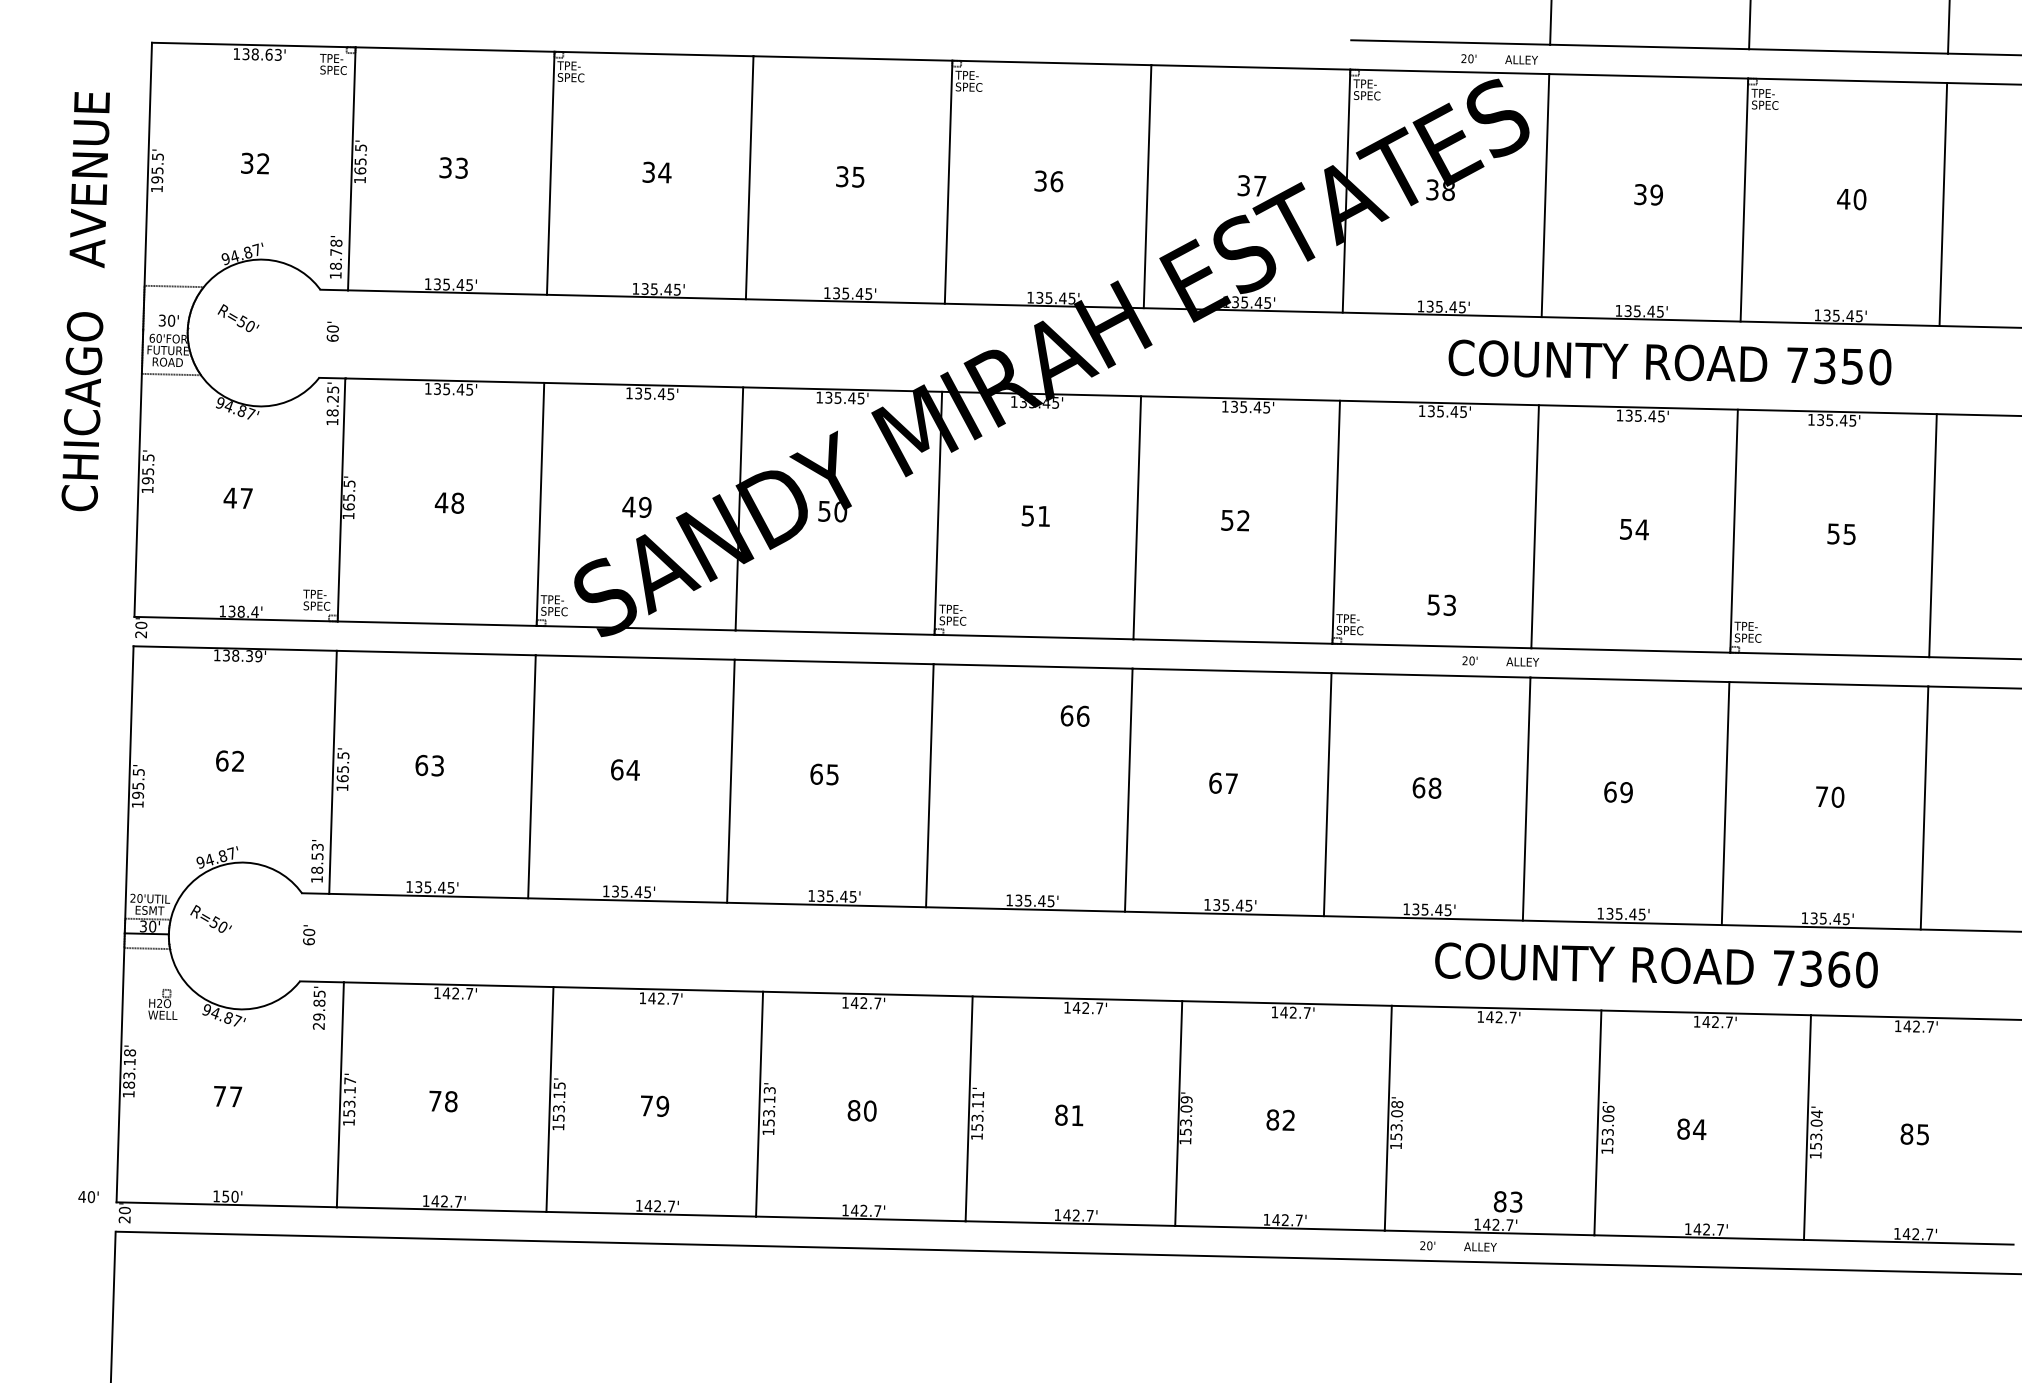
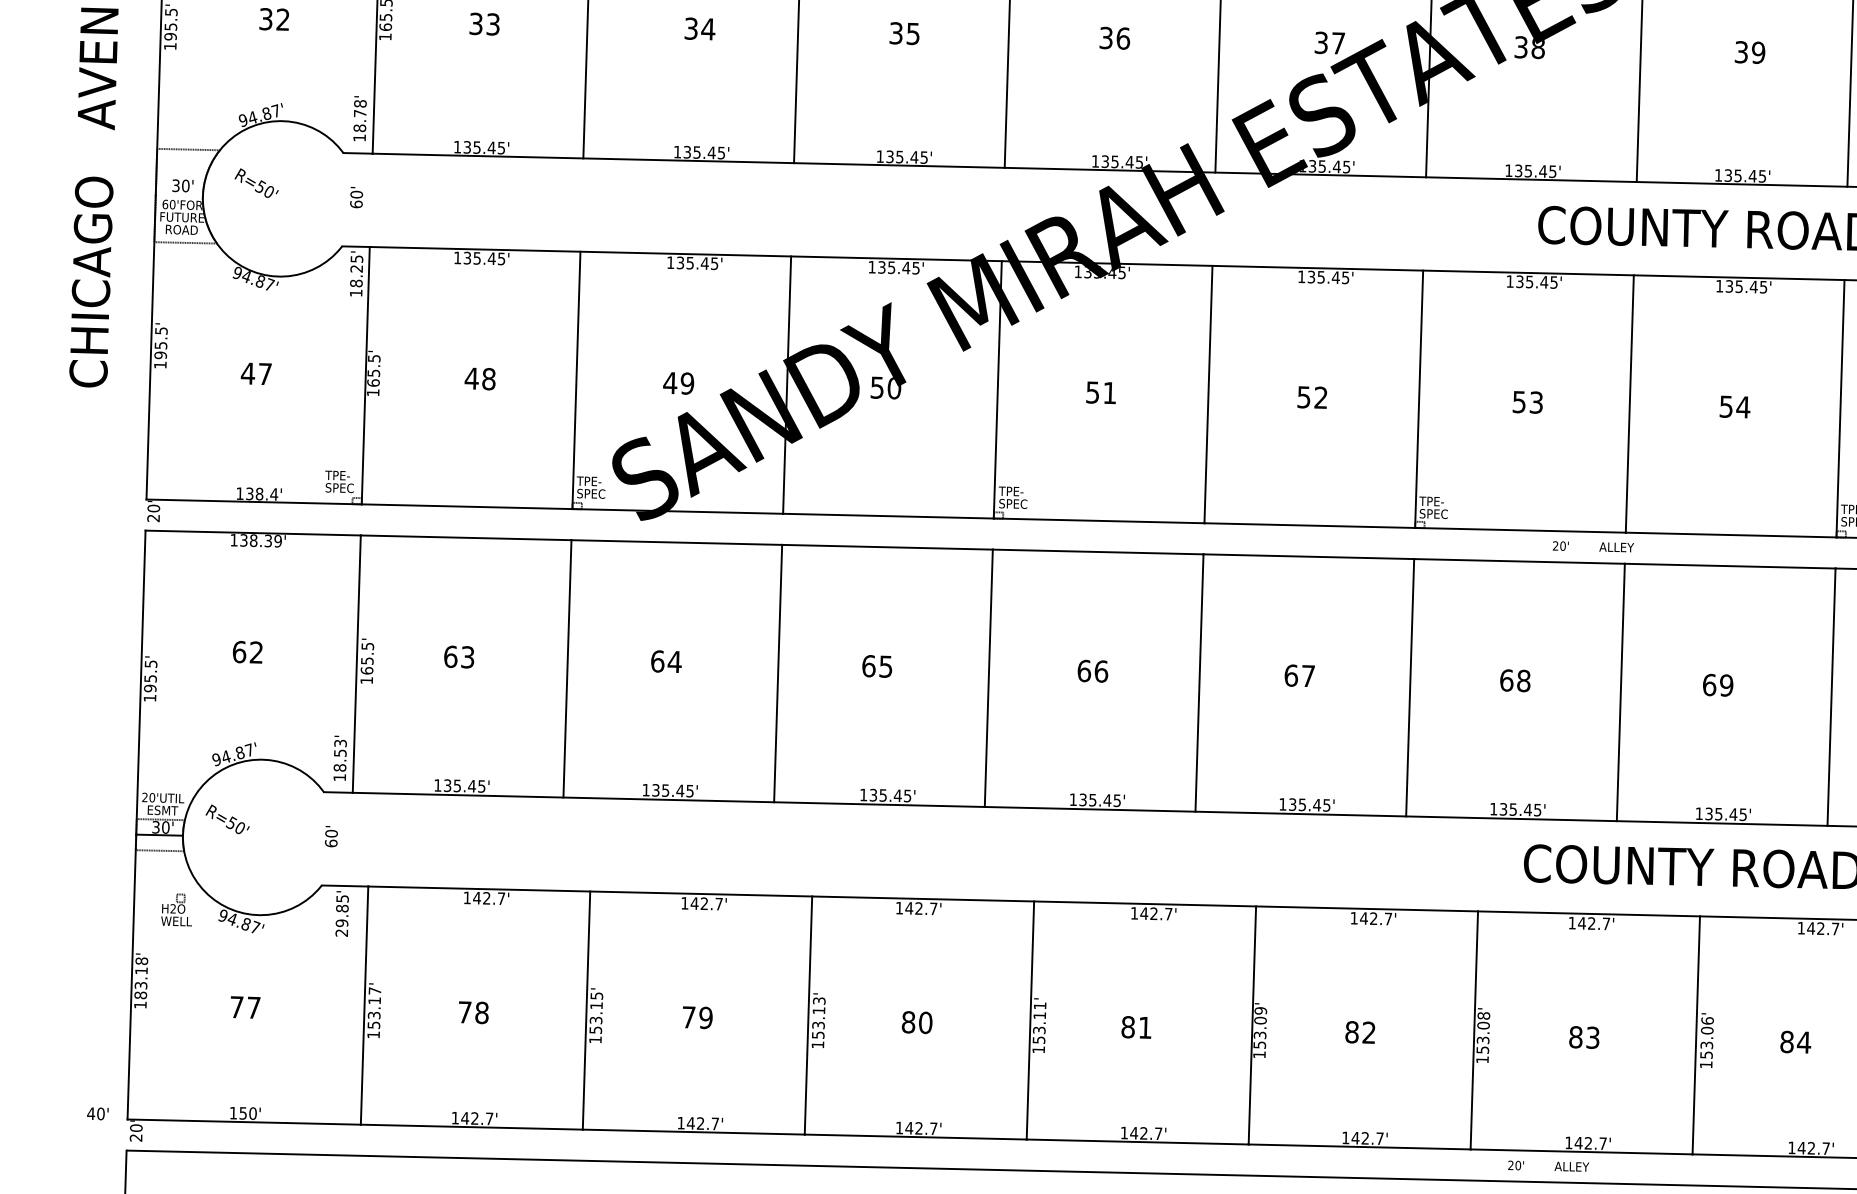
text: (1441, 604) -> (1527, 401), moved
text: (1074, 715) -> (1092, 670), moved
text: (1507, 1201) -> (1583, 1037), moved

